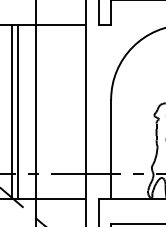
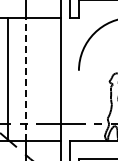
line: (17, 112) -> (12, 79), removed
line: (35, 112) -> (25, 79), solid -> dashed
line: (110, 148) -> (78, 105), removed

